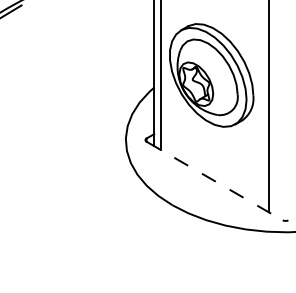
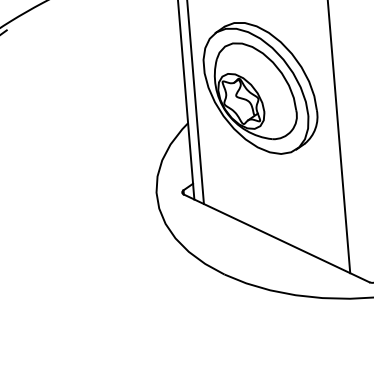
part: (211, 75) -> (260, 88), moved
line: (214, 181) -> (276, 239), dashed -> solid

